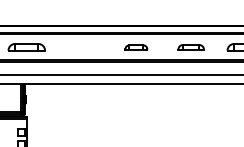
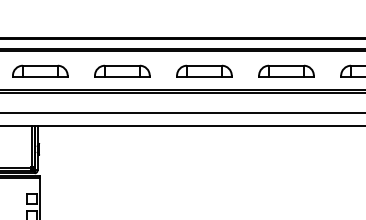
part: (81, 47) -> (122, 71), added
part: (136, 47) -> (204, 71), size x1.67
part: (191, 47) -> (287, 71), size x1.43

